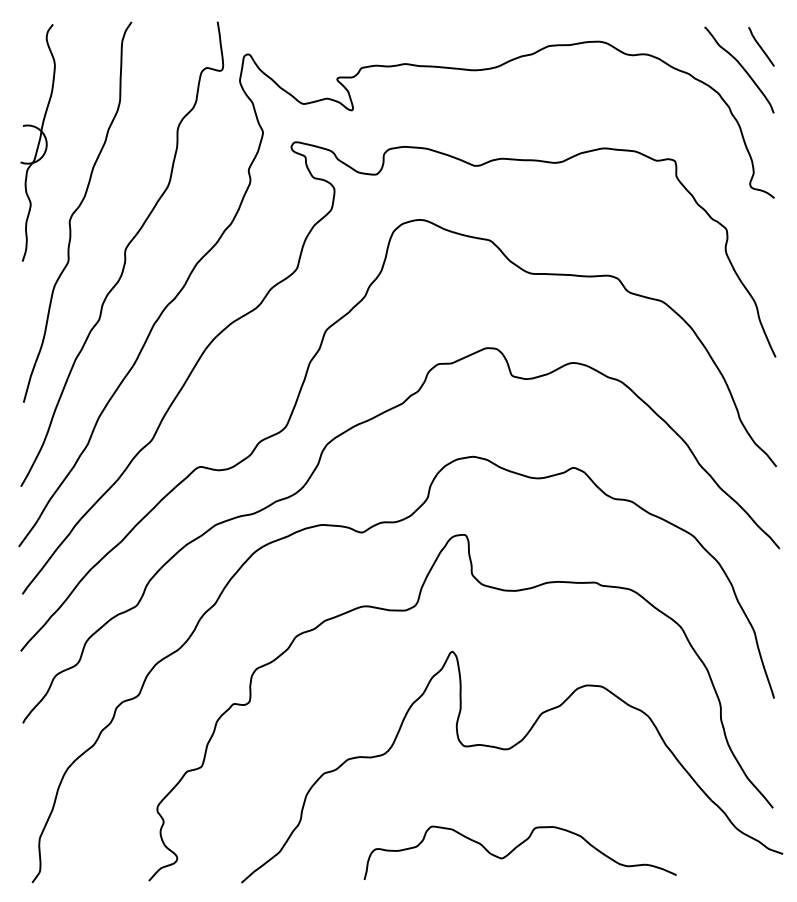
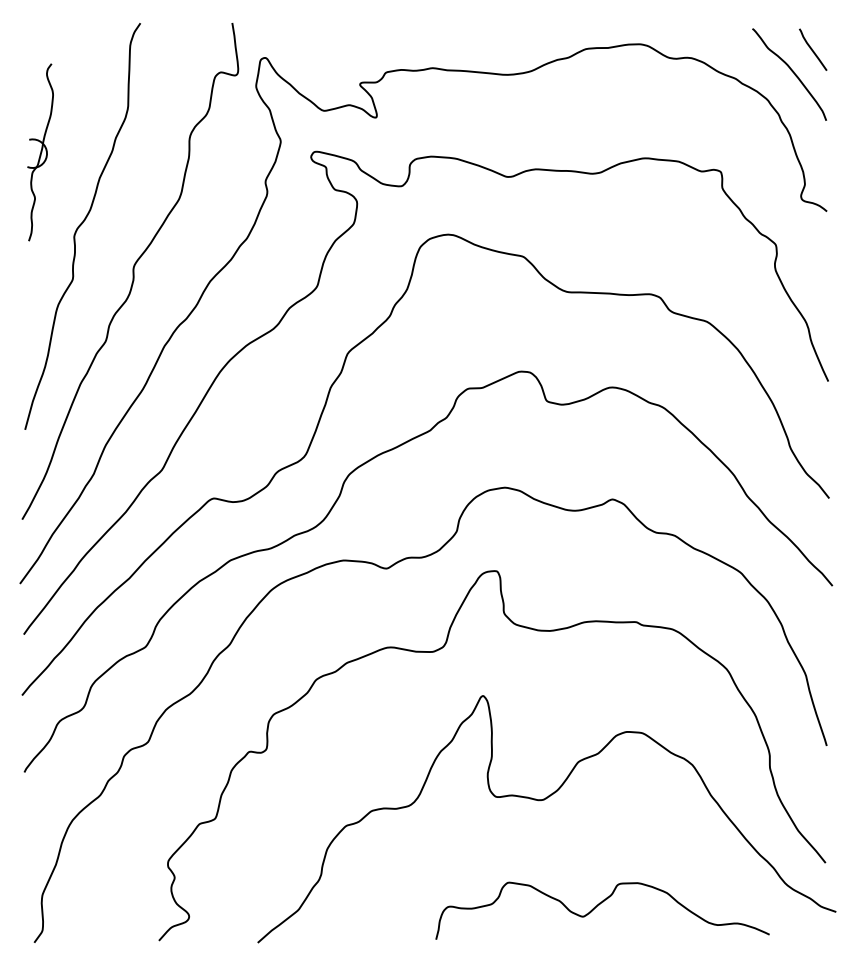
part: (38, 142) -> (40, 152), size x0.7
curve: (517, 847) -> (599, 905), moved

